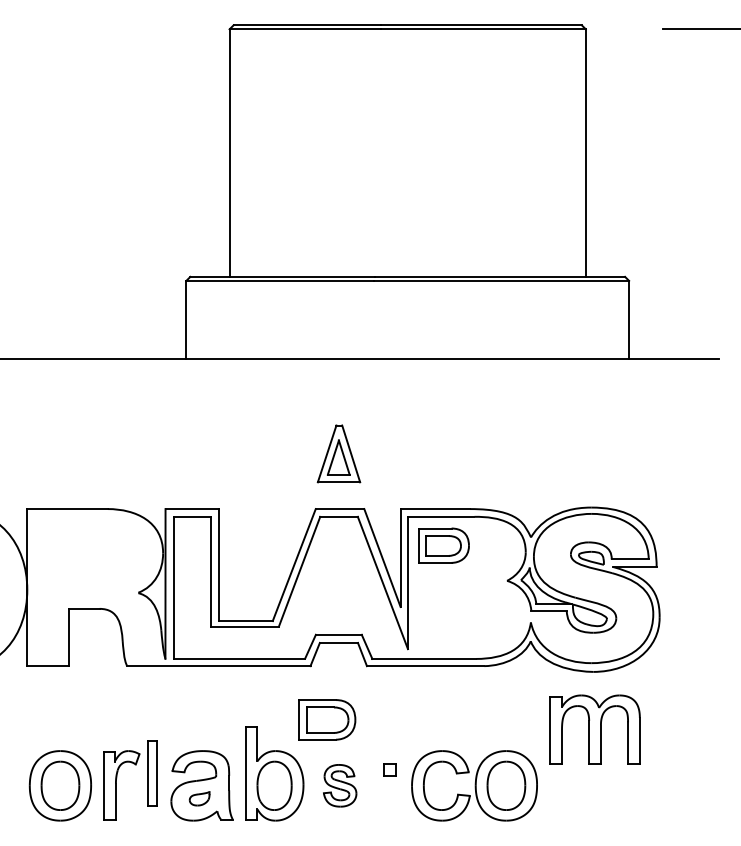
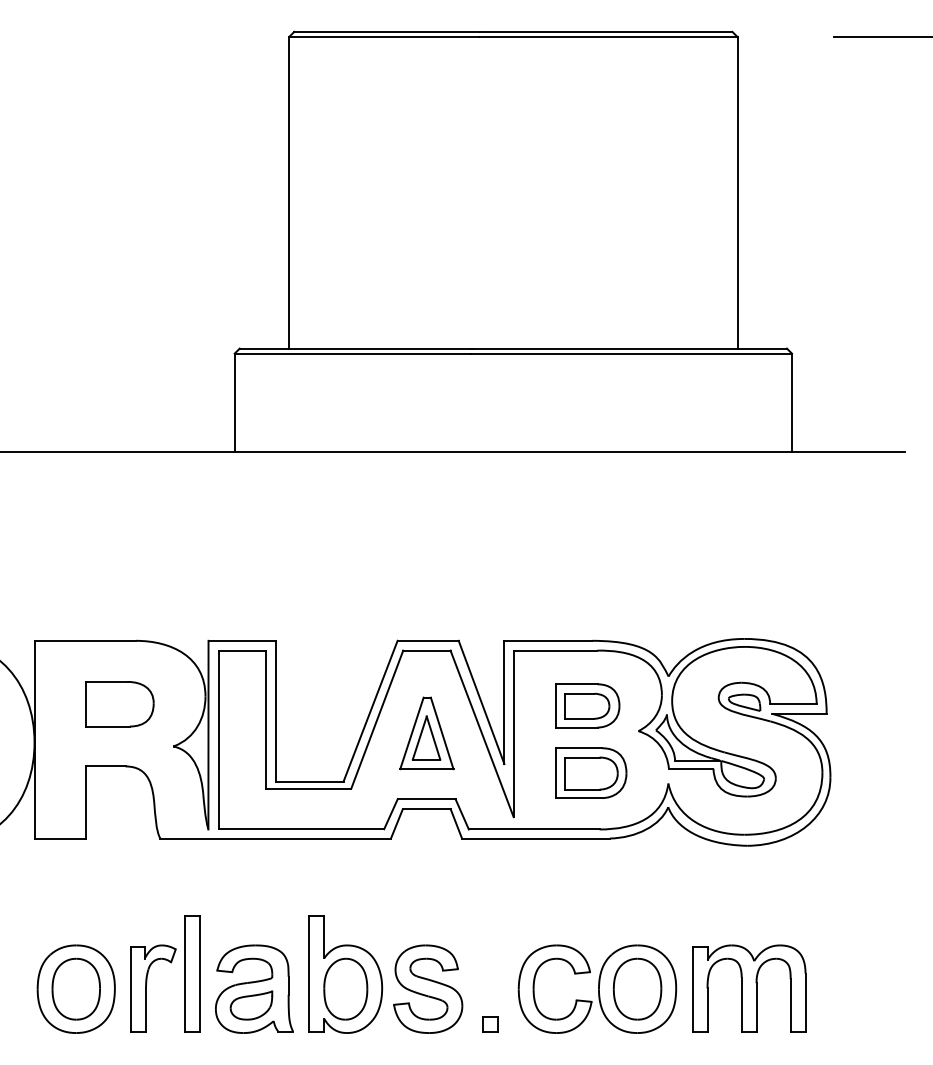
part: (338, 453) -> (426, 733), moved
part: (443, 545) -> (587, 705), moved
part: (94, 559) -> (119, 704), added
part: (327, 719) -> (591, 772), moved
part: (595, 729) -> (749, 988), moved
part: (389, 770) -> (490, 1024), moved
part: (152, 773) -> (192, 973), size x1.43
part: (340, 785) -> (428, 988), size x1.67
part: (199, 798) -> (251, 1005), size x1.67

